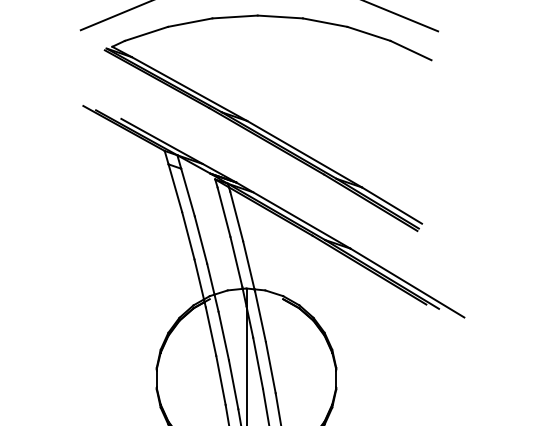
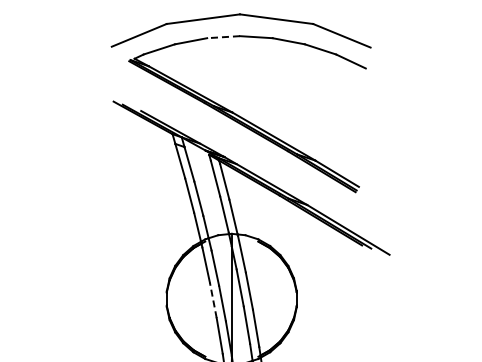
line: (235, 17) -> (223, 37), solid -> dashed
line: (221, 379) -> (213, 299), solid -> dashed

